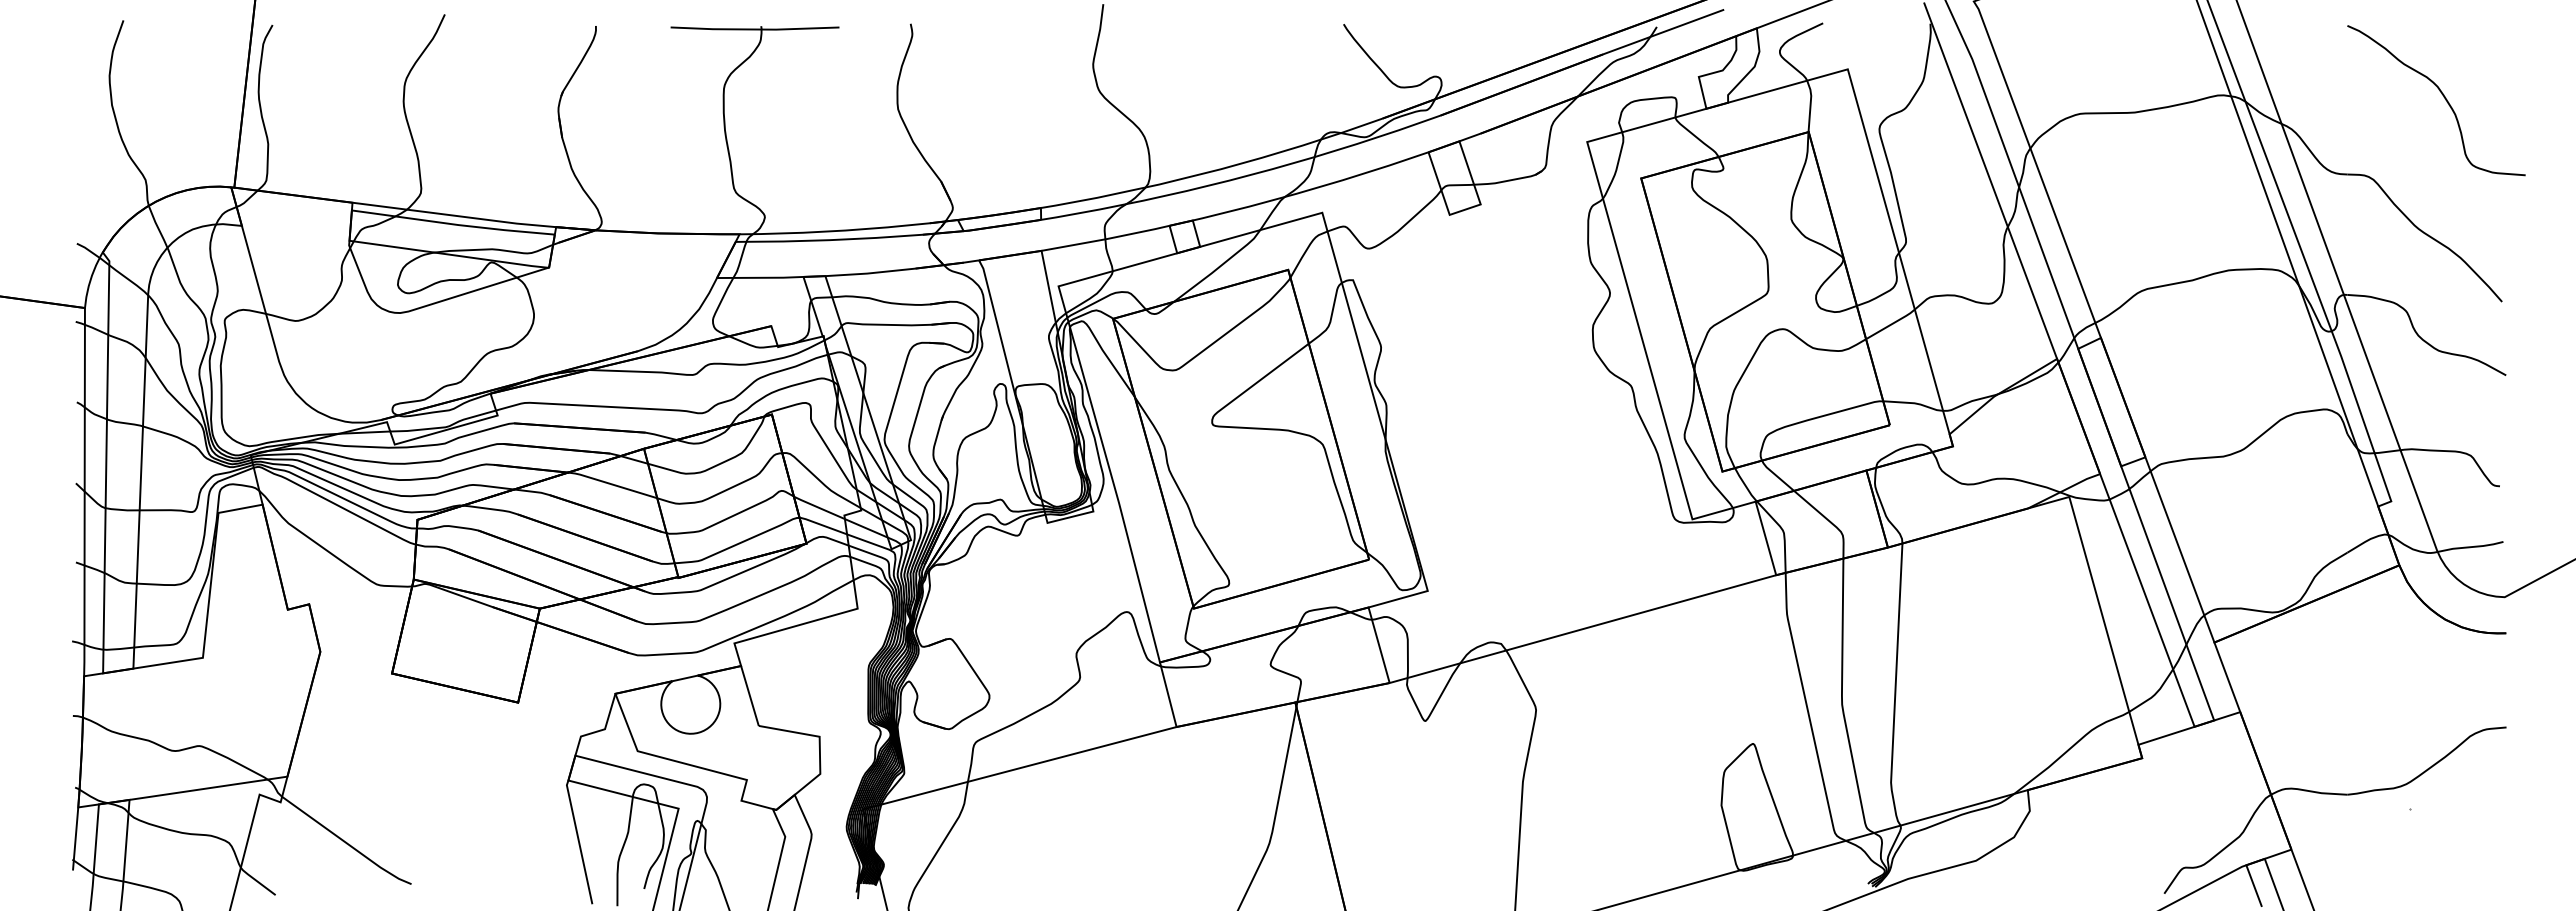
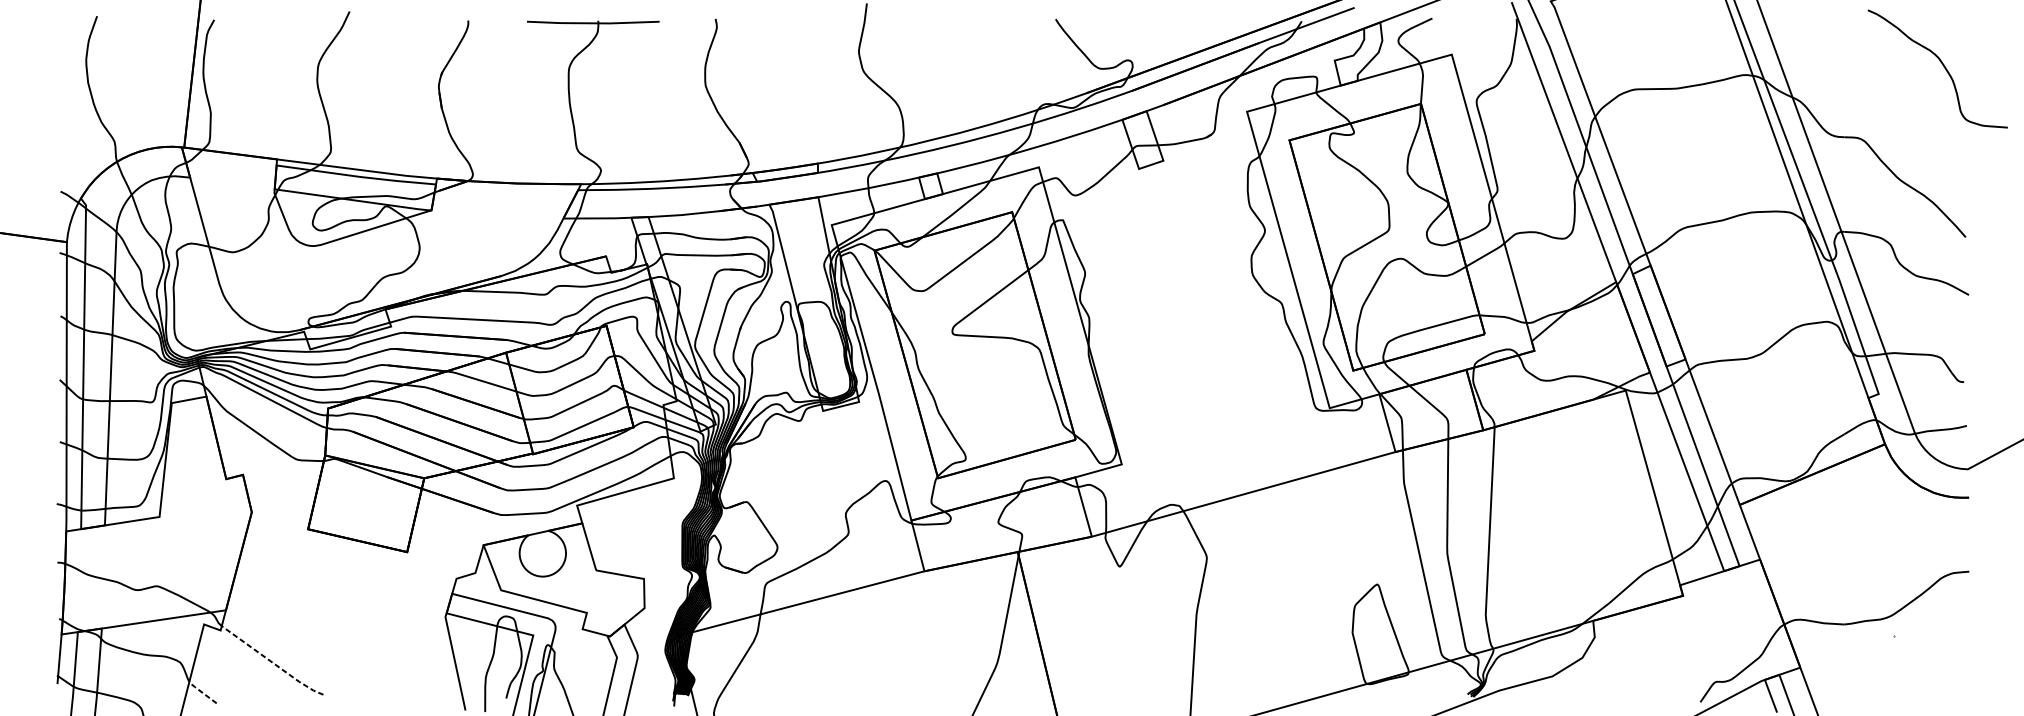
curve: (2443, 97) -> (1943, 66), moved
line: (346, 843) -> (272, 662), solid -> dashed
line: (256, 880) -> (201, 691), solid -> dashed

